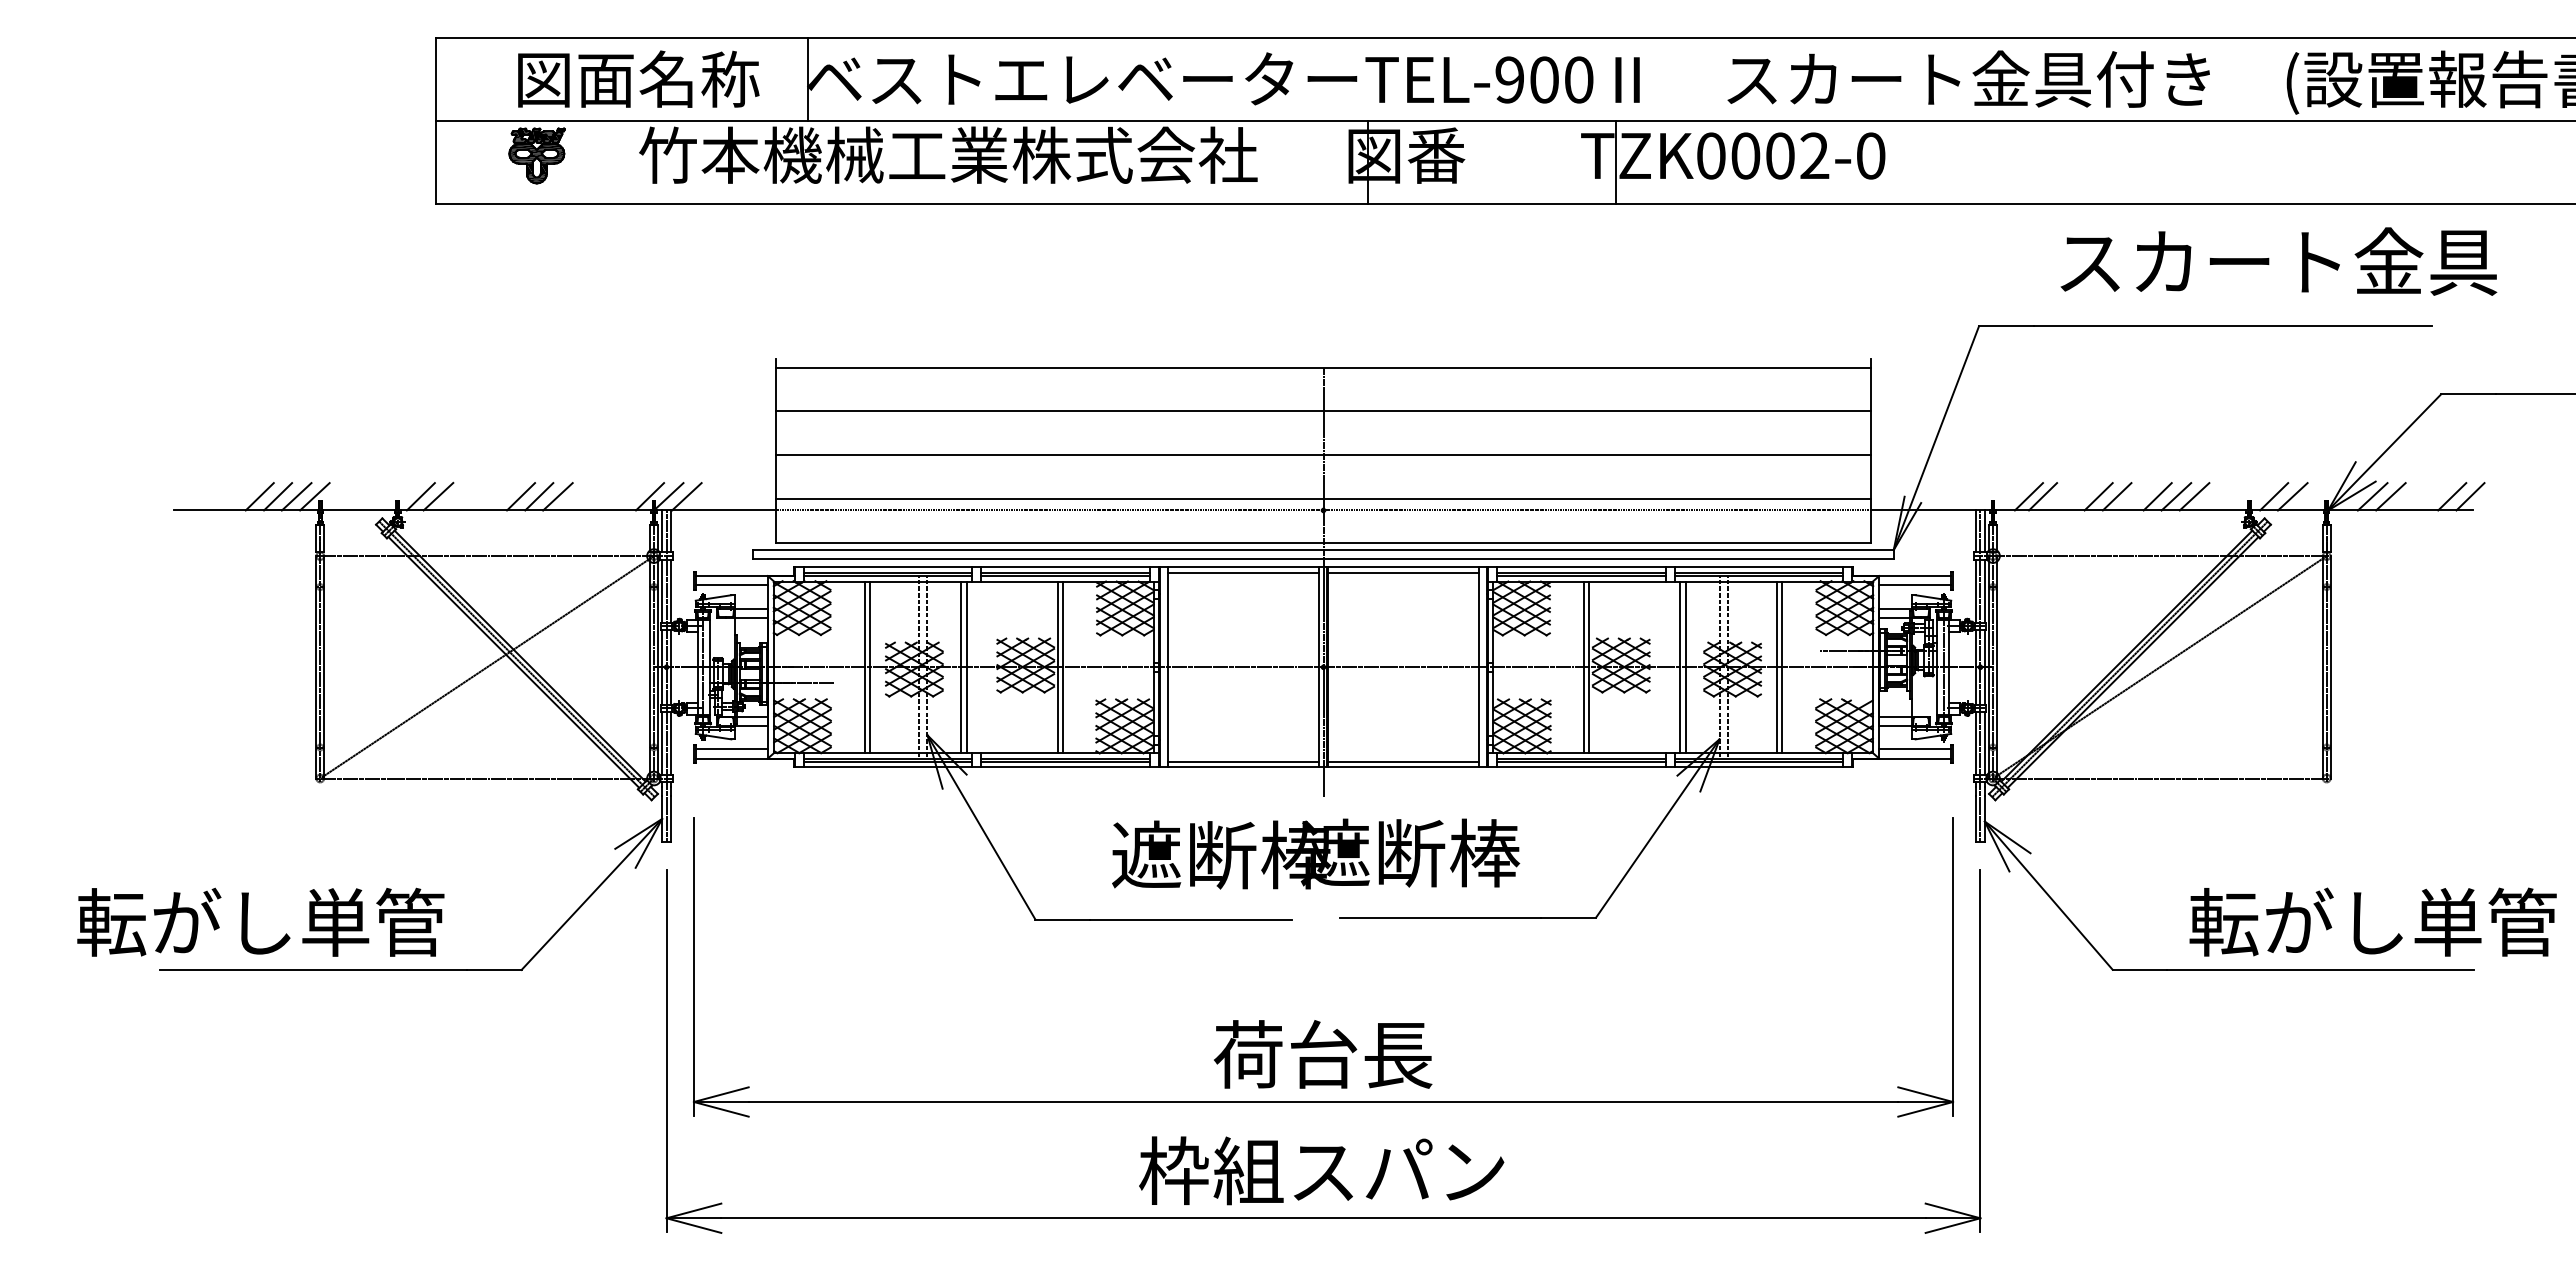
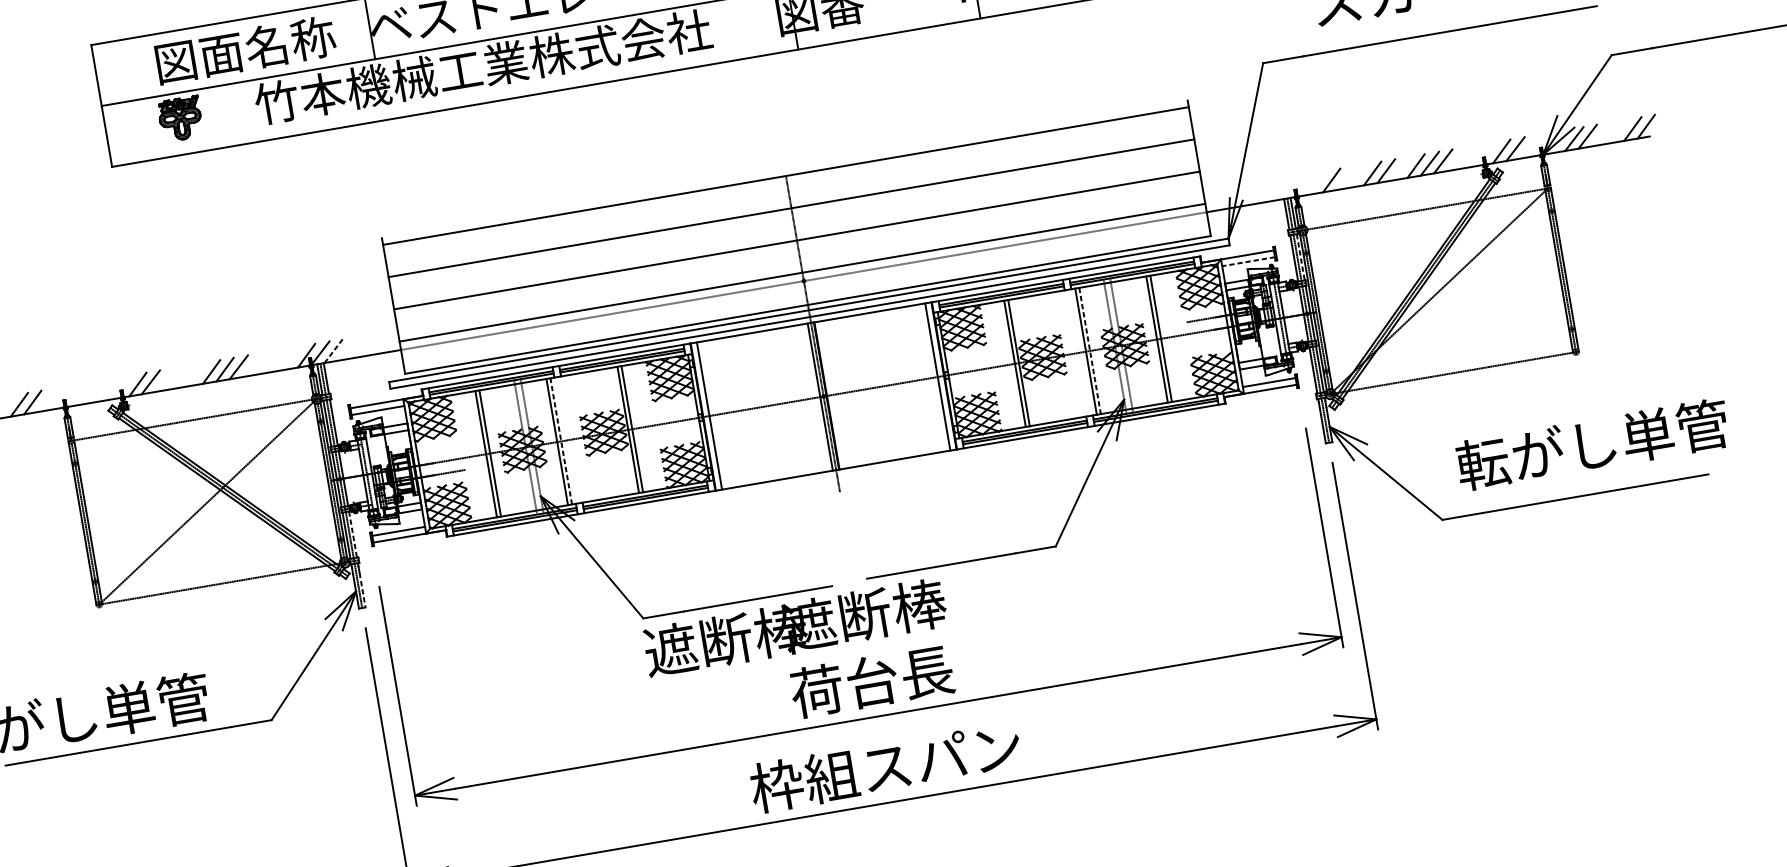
line: (296, 496) -> (46, 400), removed
line: (314, 496) -> (59, 397), removed
line: (687, 496) -> (334, 350), solid -> dashed
line: (2028, 496) -> (1320, 182), removed
line: (1243, 572) -> (752, 336), removed
line: (1403, 572) -> (870, 316), removed
line: (1914, 585) -> (1248, 261), solid -> dashed
line: (1984, 591) -> (1300, 257), solid -> dashed
line: (966, 667) -> (560, 441), solid -> dashed
line: (1685, 667) -> (1090, 351), solid -> dashed
line: (671, 743) -> (353, 534), solid -> dashed
line: (1243, 761) -> (776, 475), removed
line: (1403, 761) -> (894, 455), removed
line: (671, 819) -> (362, 590), solid -> dashed
text: (1316, 853) -> (795, 627), moved
text: (2372, 921) -> (1592, 444), moved

